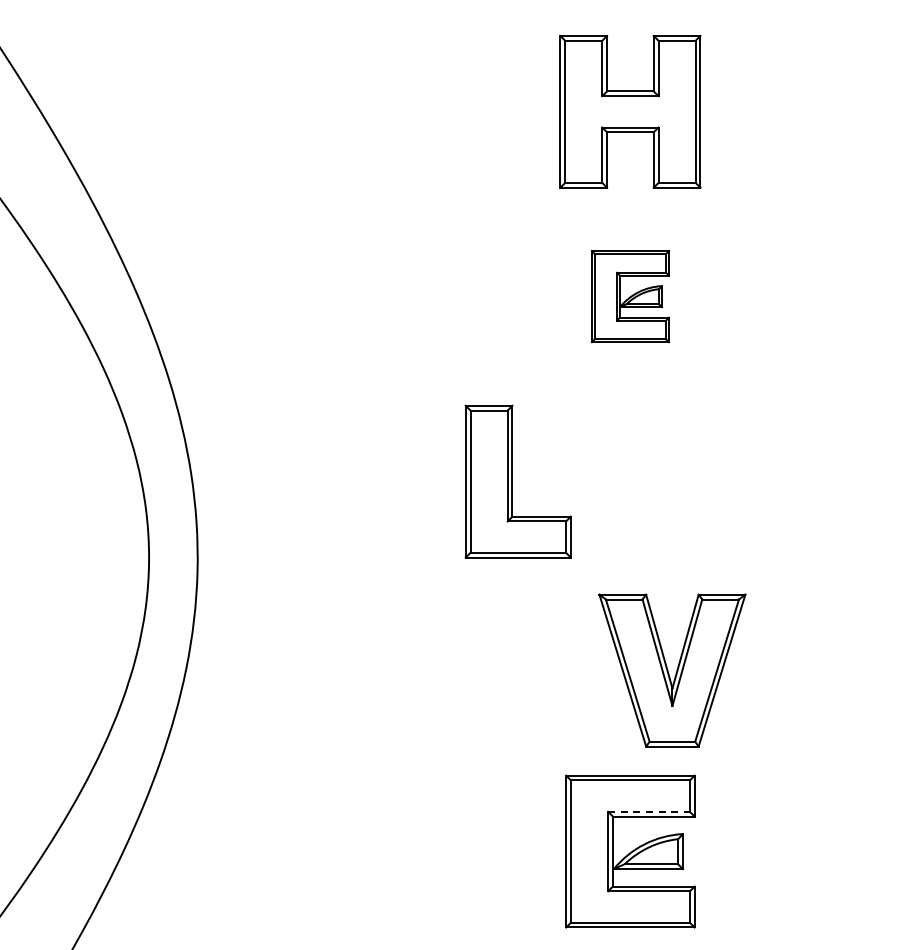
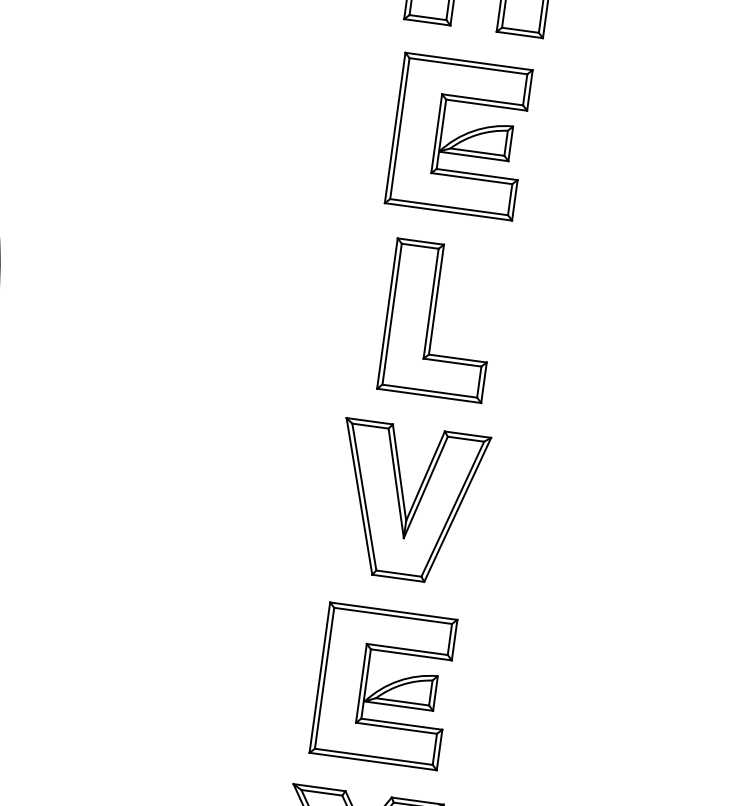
part: (630, 296) -> (458, 136), size x1.67
part: (517, 481) -> (438, 320), moved
part: (672, 670) -> (408, 503), moved
line: (649, 811) -> (407, 649), dashed -> solid

